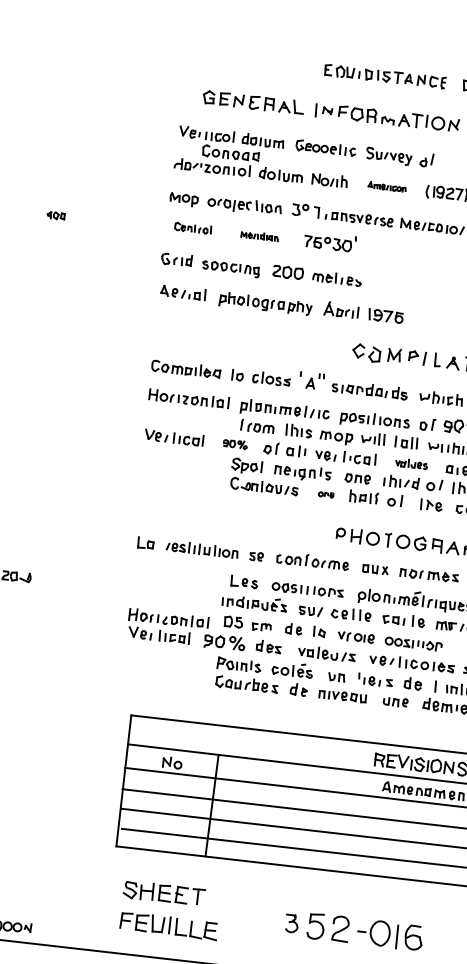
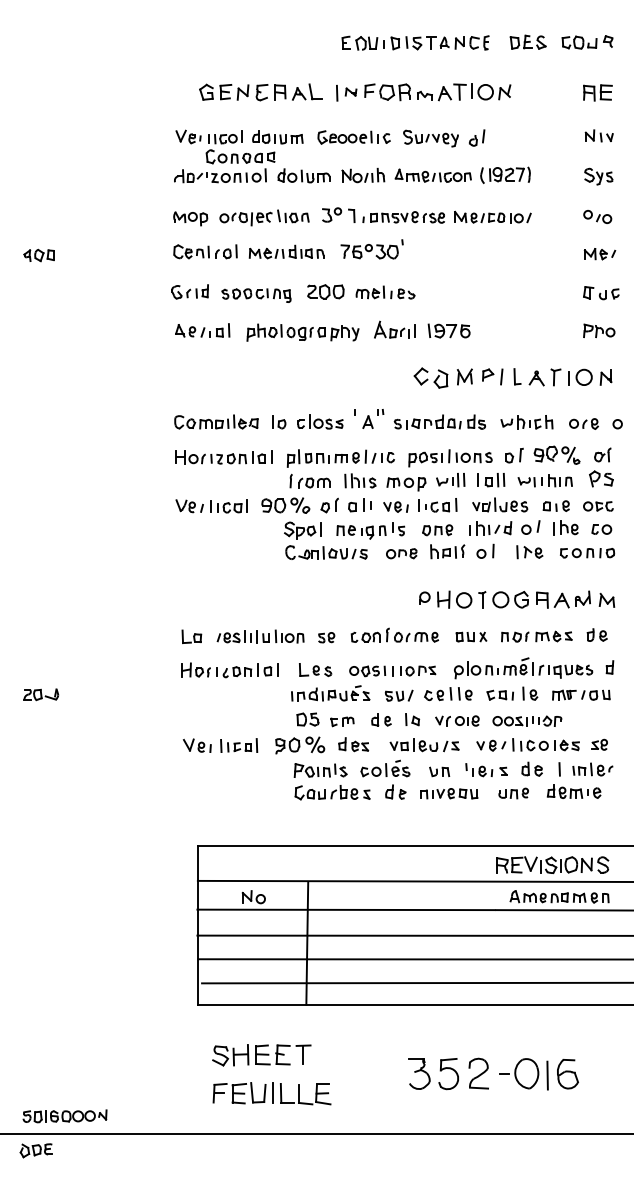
part: (386, 186) -> (432, 175), size x1.67
part: (55, 215) -> (38, 255), size x1.43
part: (193, 228) -> (205, 251), size x1.43
part: (259, 235) -> (286, 251), size x1.67
part: (235, 444) -> (285, 505), size x1.67
part: (411, 463) -> (500, 504), size x1.43
part: (325, 494) -> (401, 553), size x1.67
part: (168, 618) -> (229, 670), moved
part: (292, 923) -> (419, 1073), size x1.43

